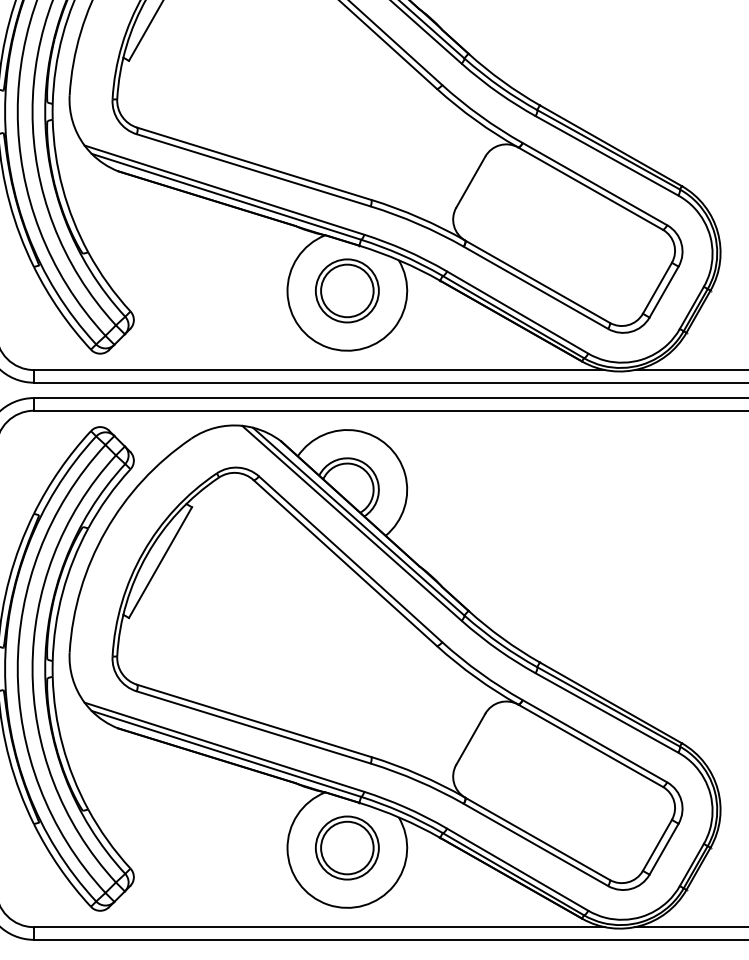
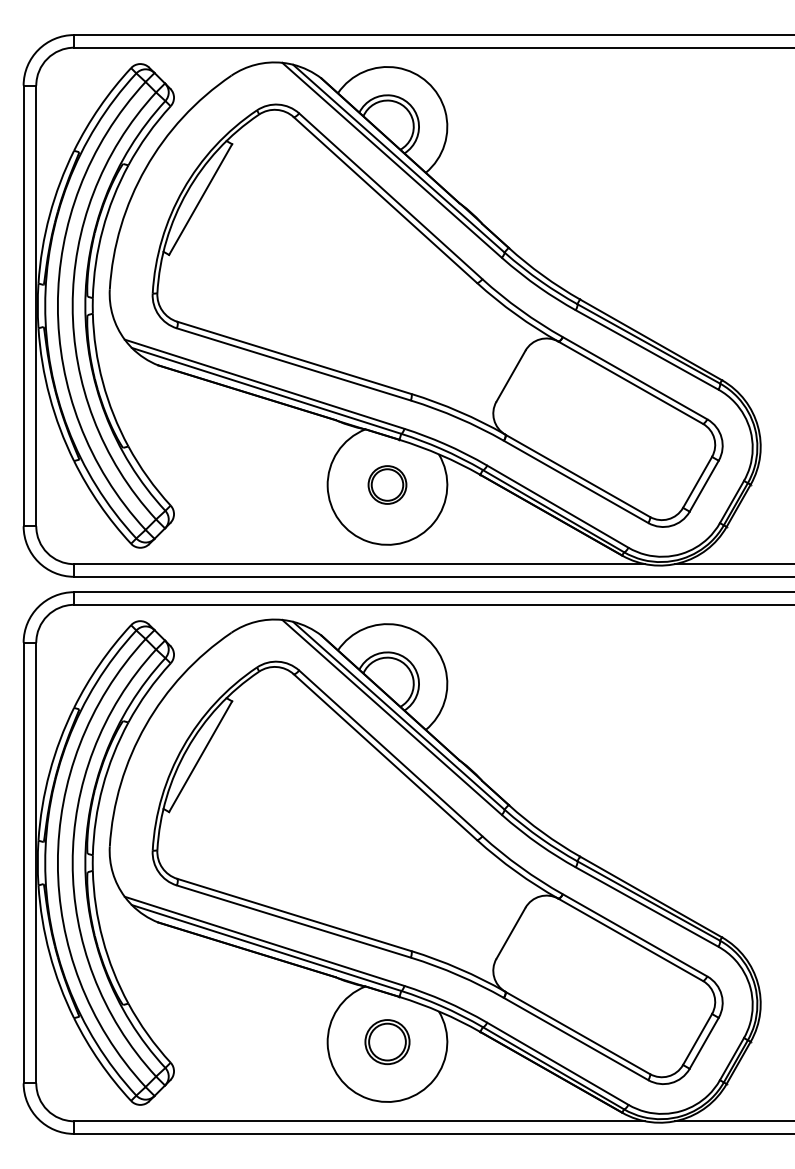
part: (347, 290) -> (387, 484), size x0.6
part: (347, 847) -> (387, 1041), size x0.7

